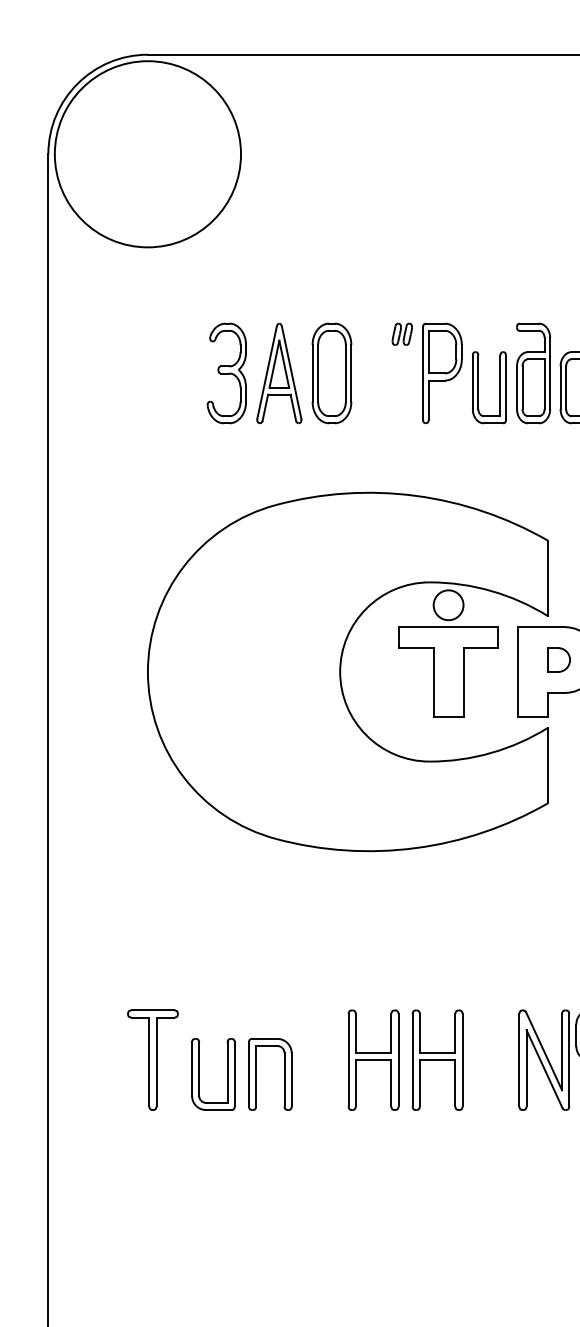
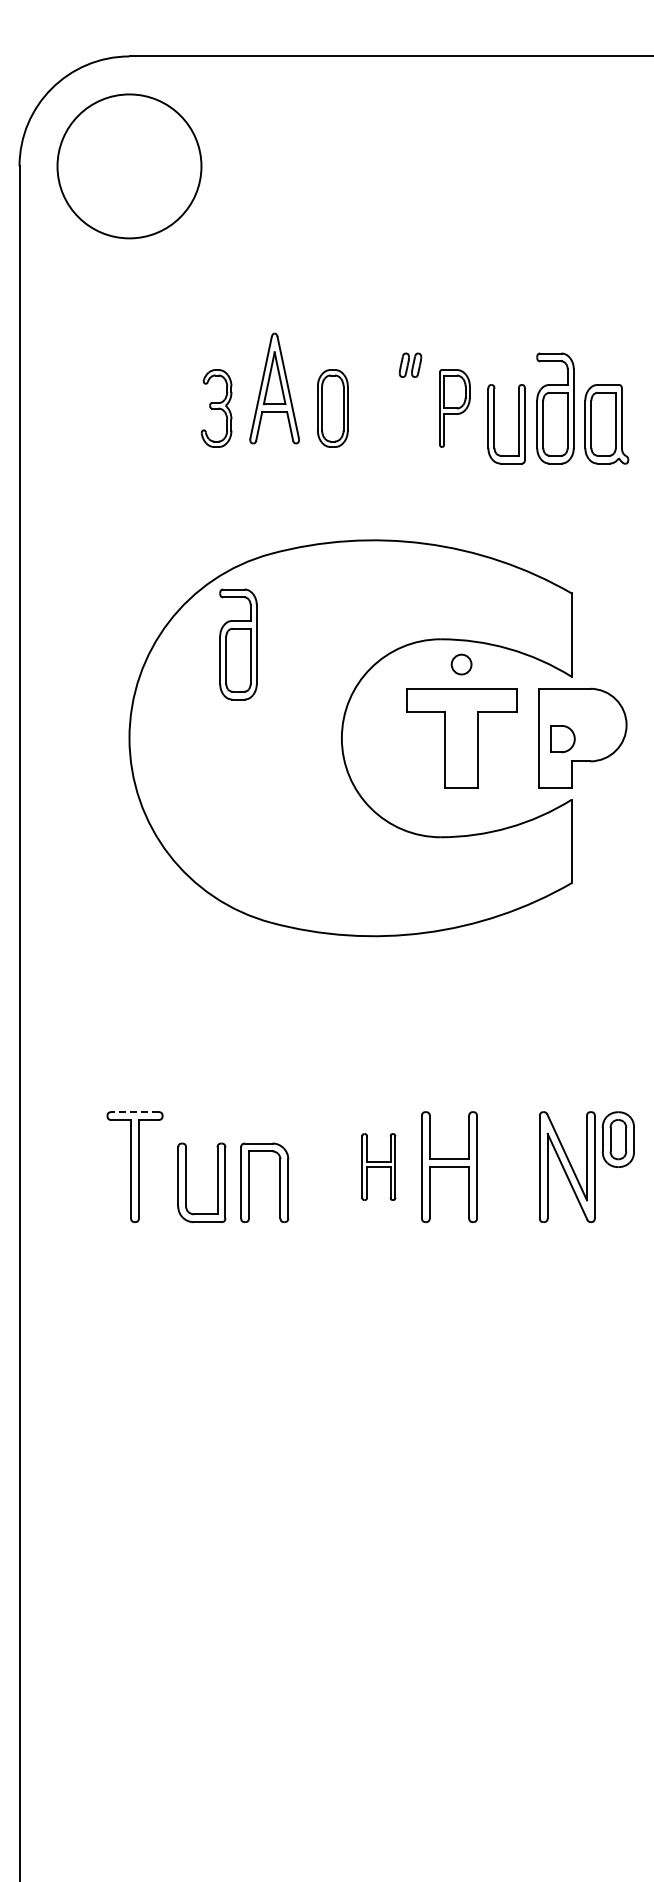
circle: (147, 154) -> (129, 166), size x0.7
part: (226, 373) -> (216, 408), size x0.7
part: (279, 373) -> (274, 388), moved
part: (331, 373) -> (332, 408), size x0.7
part: (442, 373) -> (454, 408), size x0.7
part: (246, 587) -> (238, 644), added
circle: (448, 605) -> (461, 664), size x0.6
part: (558, 660) -> (562, 739), moved
line: (153, 1010) -> (135, 1112), solid -> dashed
part: (373, 1059) -> (378, 1166), size x0.6

